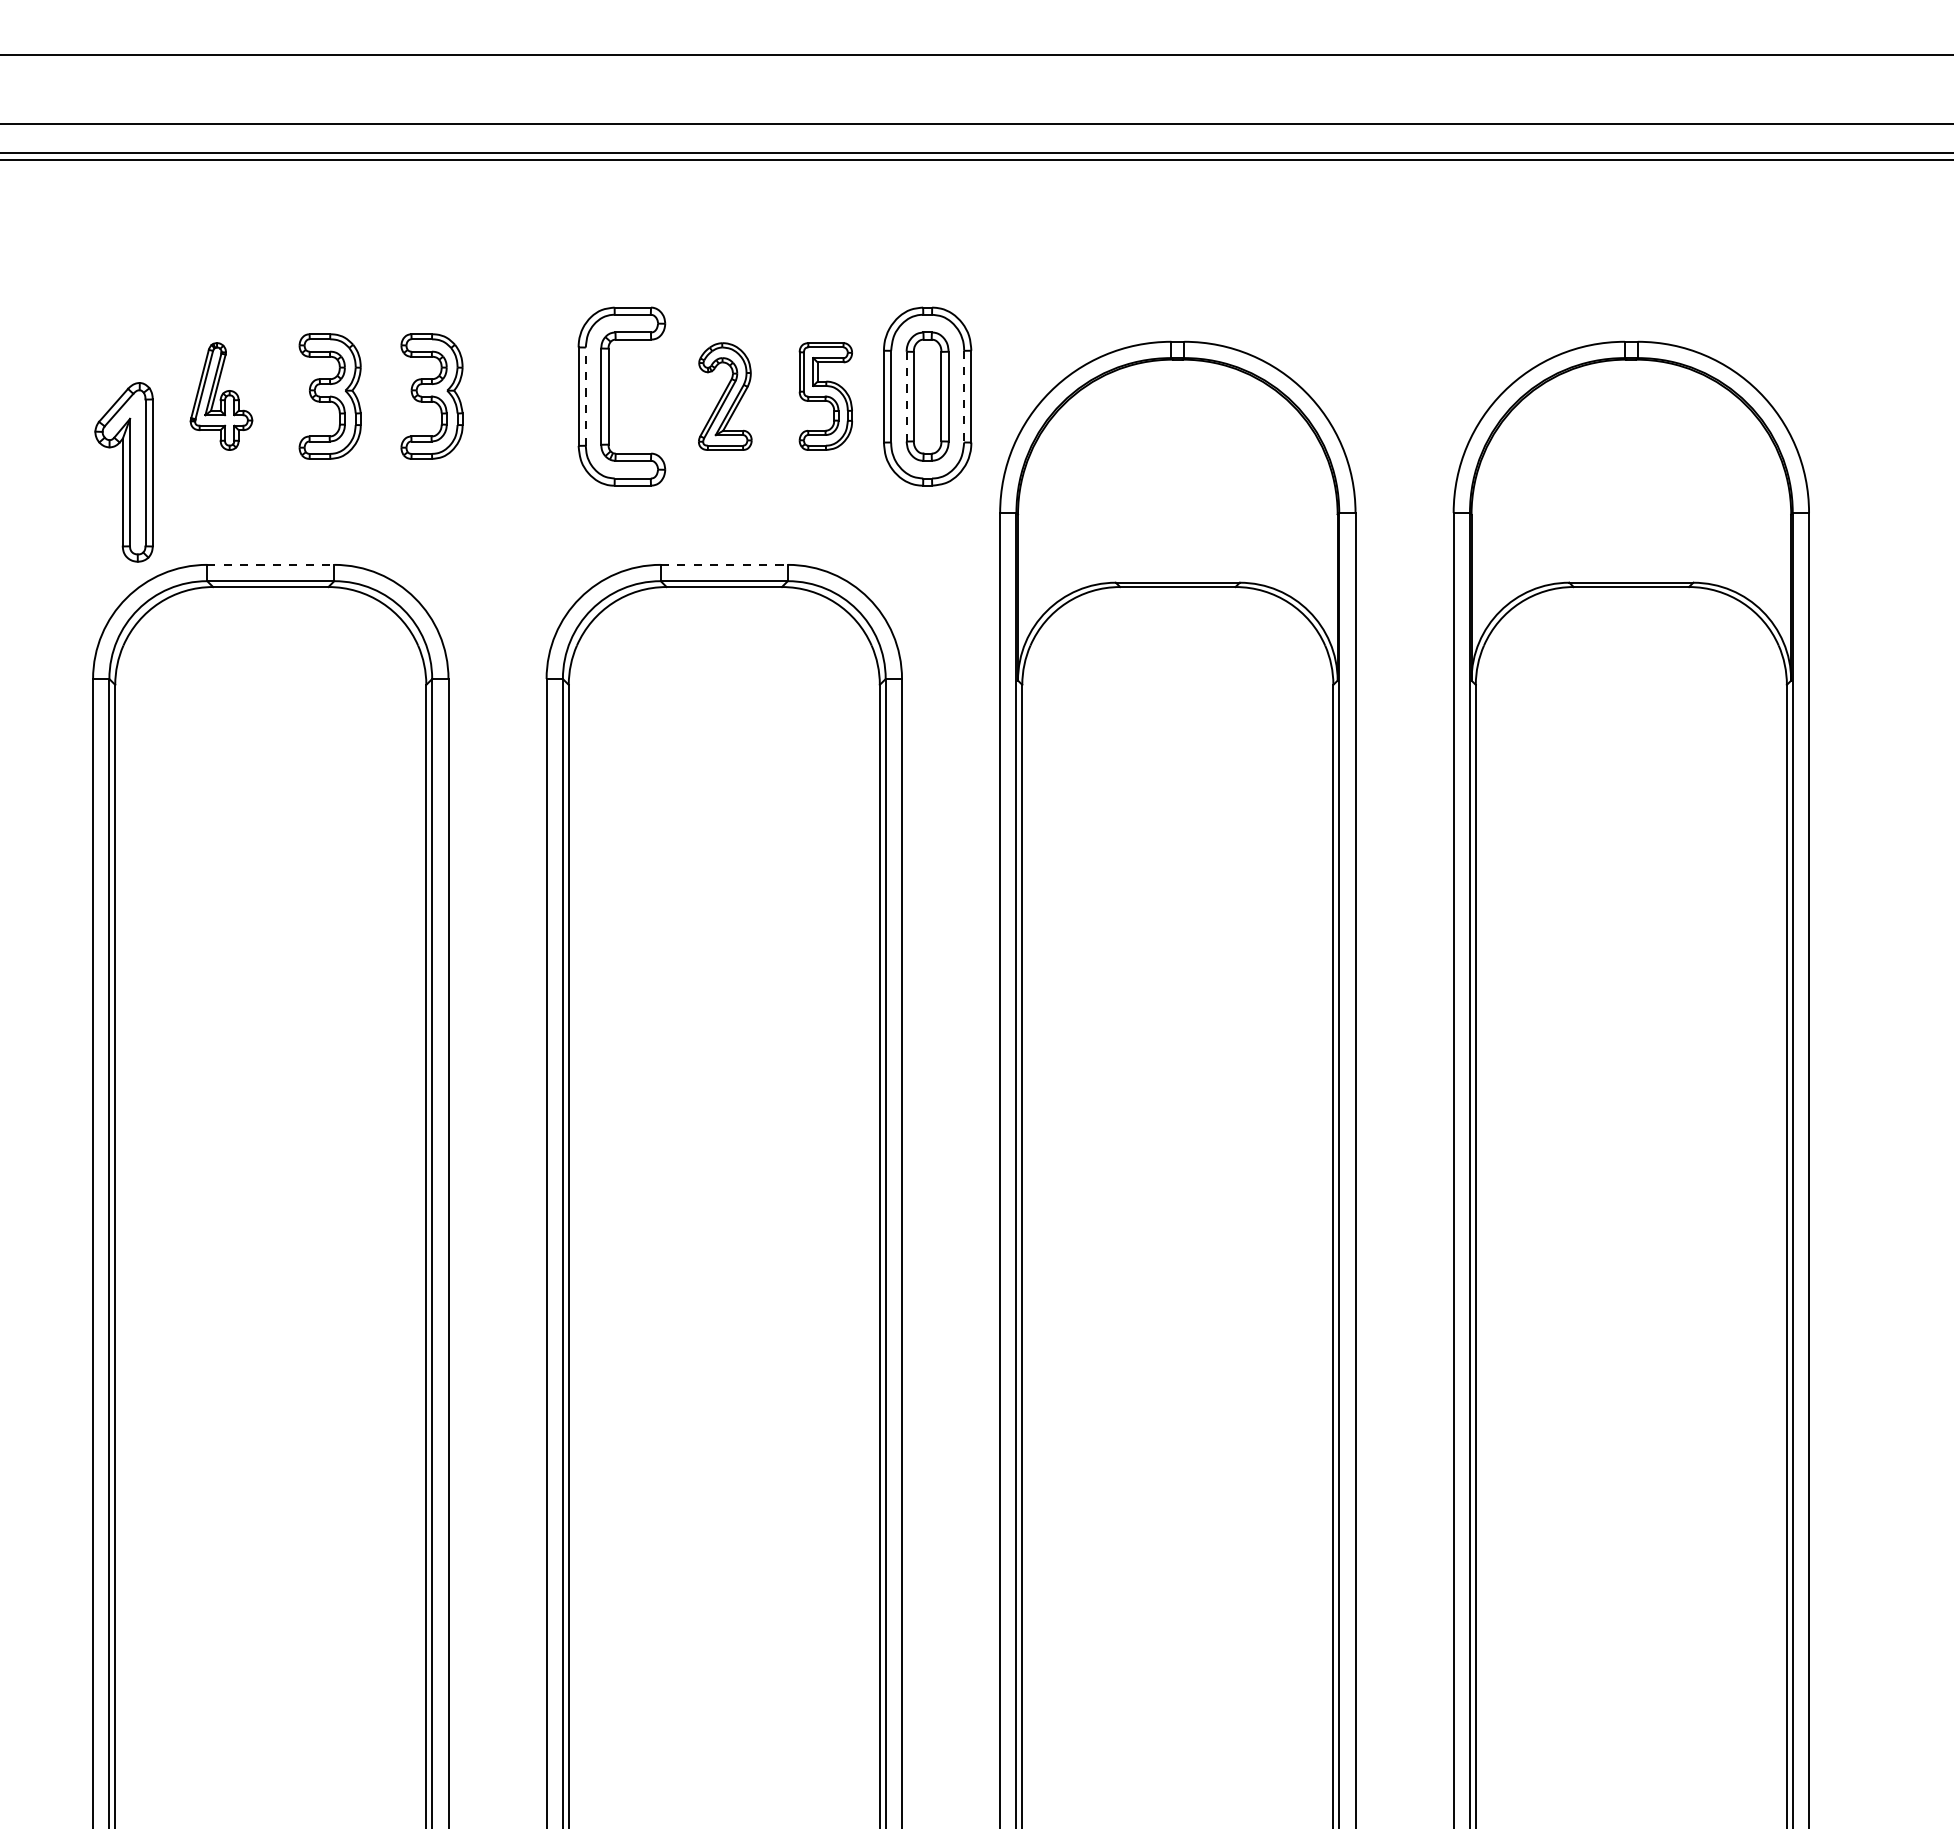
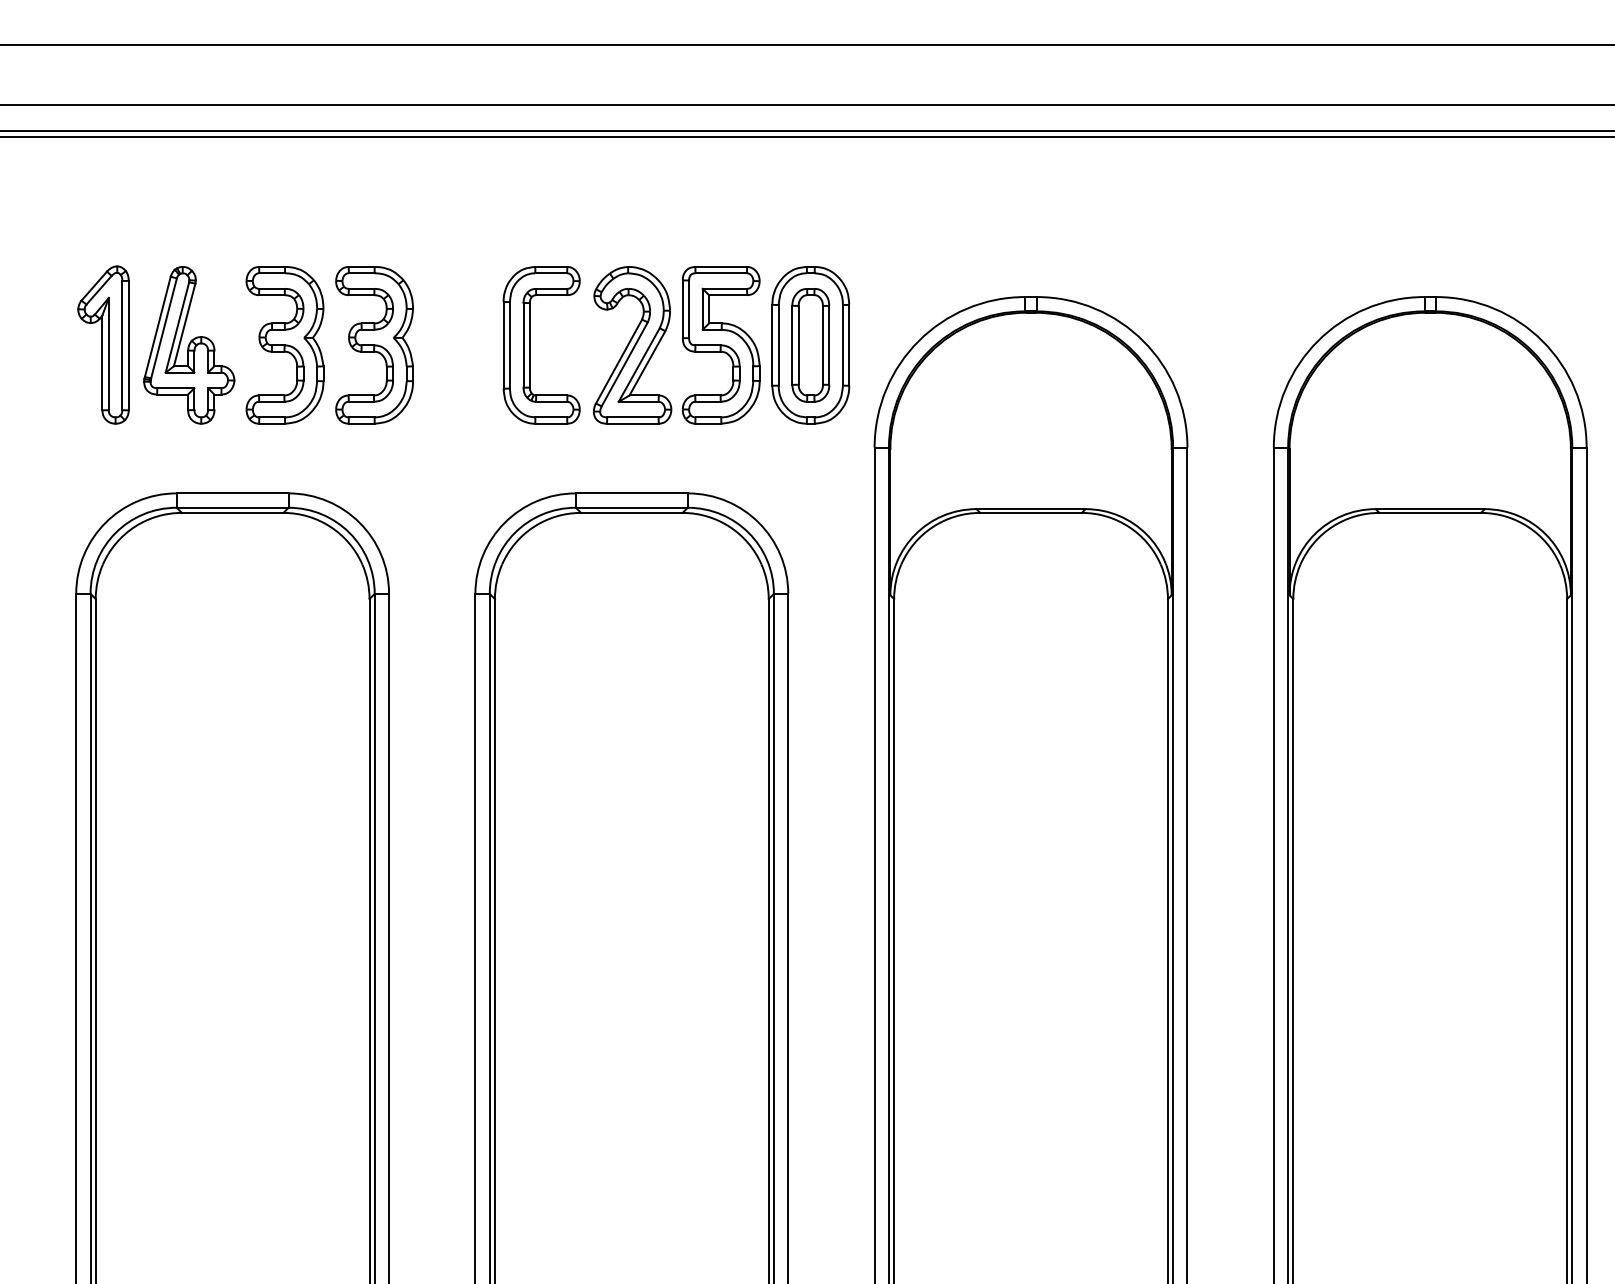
part: (221, 396) -> (189, 345), size x1.67
part: (329, 396) -> (284, 345), size x1.43
part: (431, 396) -> (374, 345), size x1.43
line: (585, 396) -> (509, 345), dashed -> solid
part: (725, 396) -> (632, 345), size x1.67
part: (825, 396) -> (720, 345), size x1.67
line: (906, 396) -> (792, 345), dashed -> solid
line: (964, 396) -> (843, 345), dashed -> solid
part: (123, 472) -> (103, 345), moved
line: (270, 564) -> (232, 493), dashed -> solid
line: (724, 564) -> (632, 493), dashed -> solid

